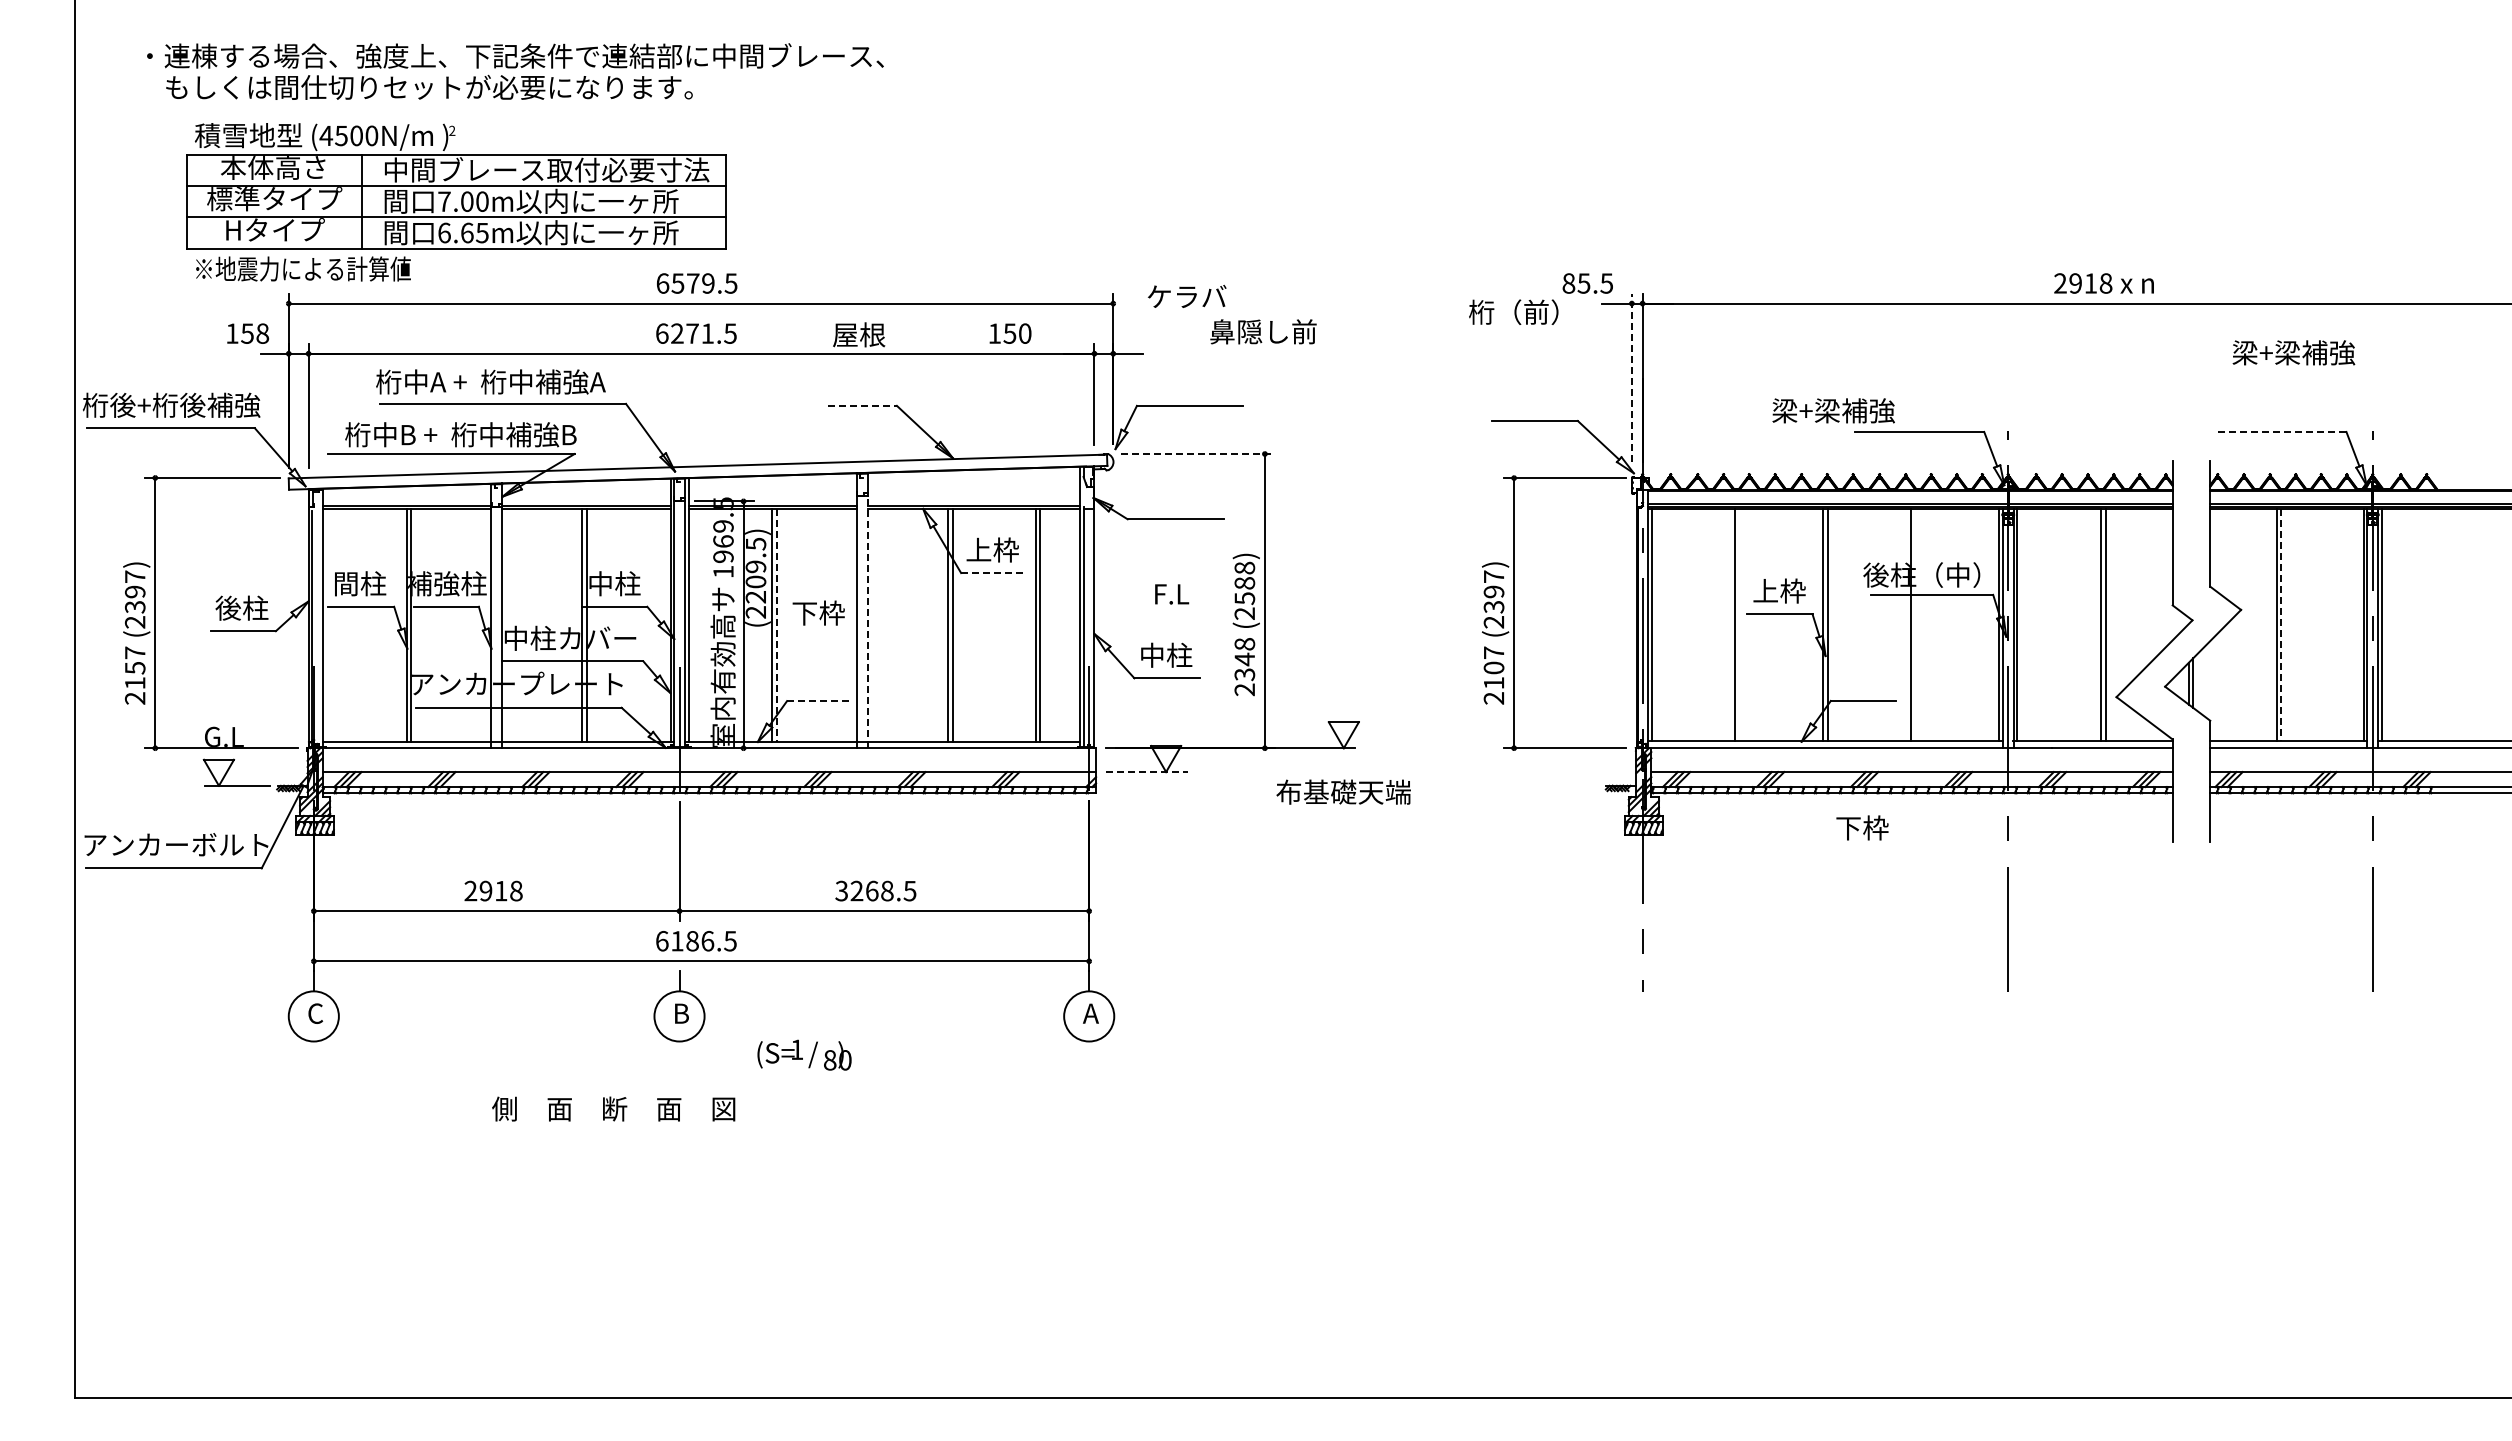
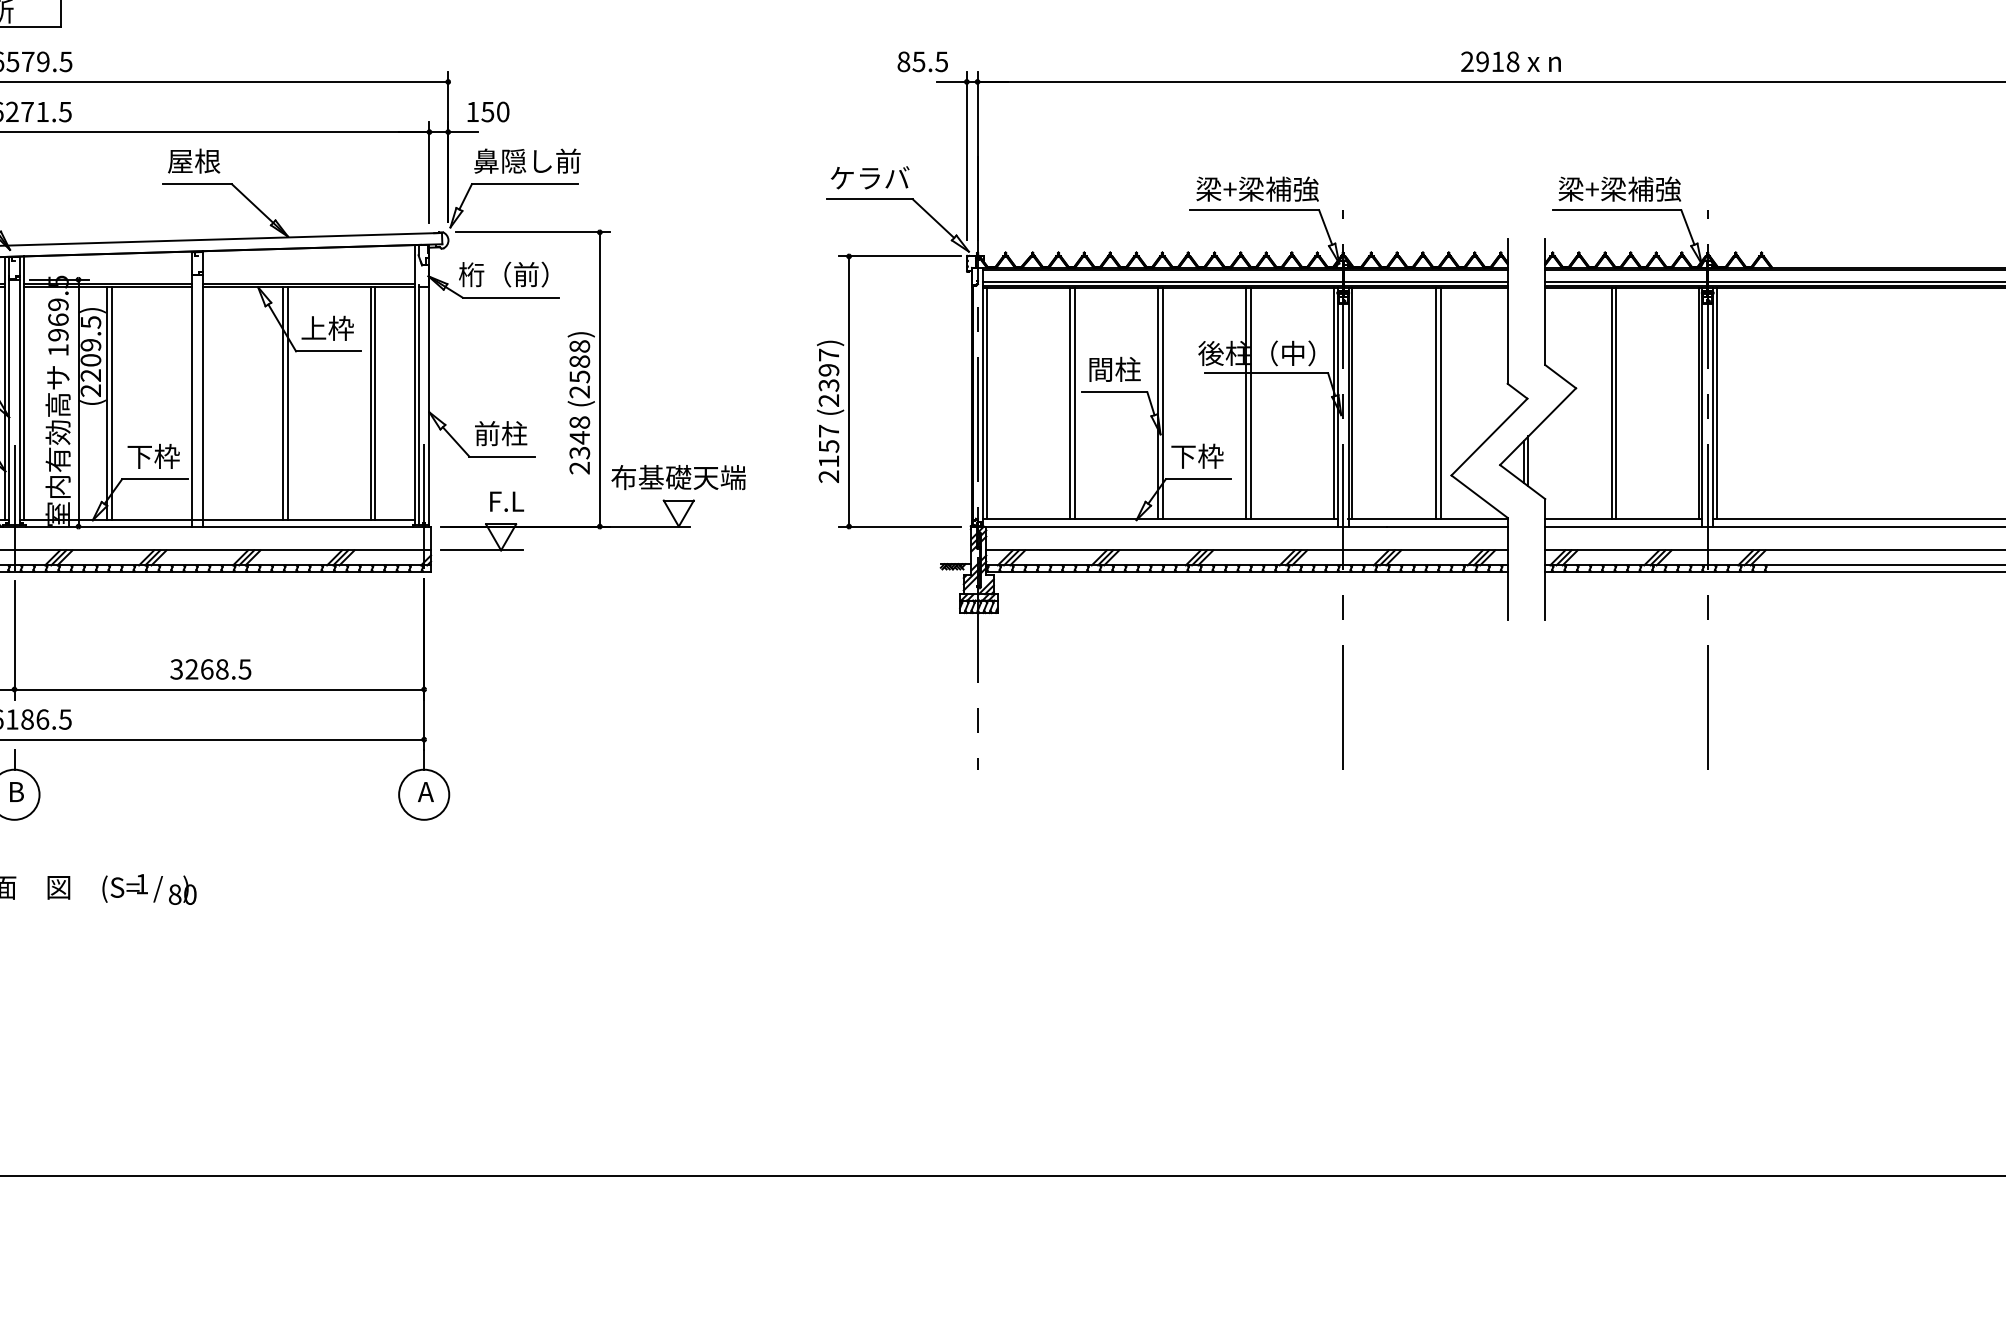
text: (2103, 283) -> (1510, 61), moved
text: (1187, 296) -> (870, 177), moved
text: (1513, 311) -> (503, 273), moved
text: (1263, 331) -> (527, 160), moved
text: (1010, 333) -> (488, 111), moved
text: (859, 334) -> (194, 160), moved
text: (2293, 352) -> (1619, 188), moved
line: (1631, 377) -> (966, 155), dashed -> solid
line: (862, 405) -> (197, 183), dashed -> solid
text: (1833, 410) -> (1257, 188), moved
line: (2282, 431) -> (1617, 209), dashed -> solid
line: (1198, 454) -> (533, 232), dashed -> solid
line: (993, 573) -> (328, 351), dashed -> solid
text: (1779, 590) -> (1114, 368), 上枠 -> 間柱
text: (1172, 594) -> (507, 501), moved
text: (818, 612) -> (153, 455), moved
line: (867, 622) -> (202, 400), dashed -> solid
line: (1739, 624) -> (1074, 402), added
line: (1915, 624) -> (1250, 402), added
line: (2281, 624) -> (1616, 402), dashed -> solid
line: (776, 625) -> (111, 403), dashed -> solid
text: (1152, 654) -> (487, 432), 中柱 -> 前柱
text: (1493, 667) -> (828, 445), 2107 -> 2157
line: (819, 701) -> (154, 479), dashed -> solid
line: (1146, 772) -> (481, 550), dashed -> solid
text: (1343, 791) -> (678, 476), moved
text: (1862, 827) -> (1197, 455), moved
text: (804, 1054) -> (149, 888), moved

